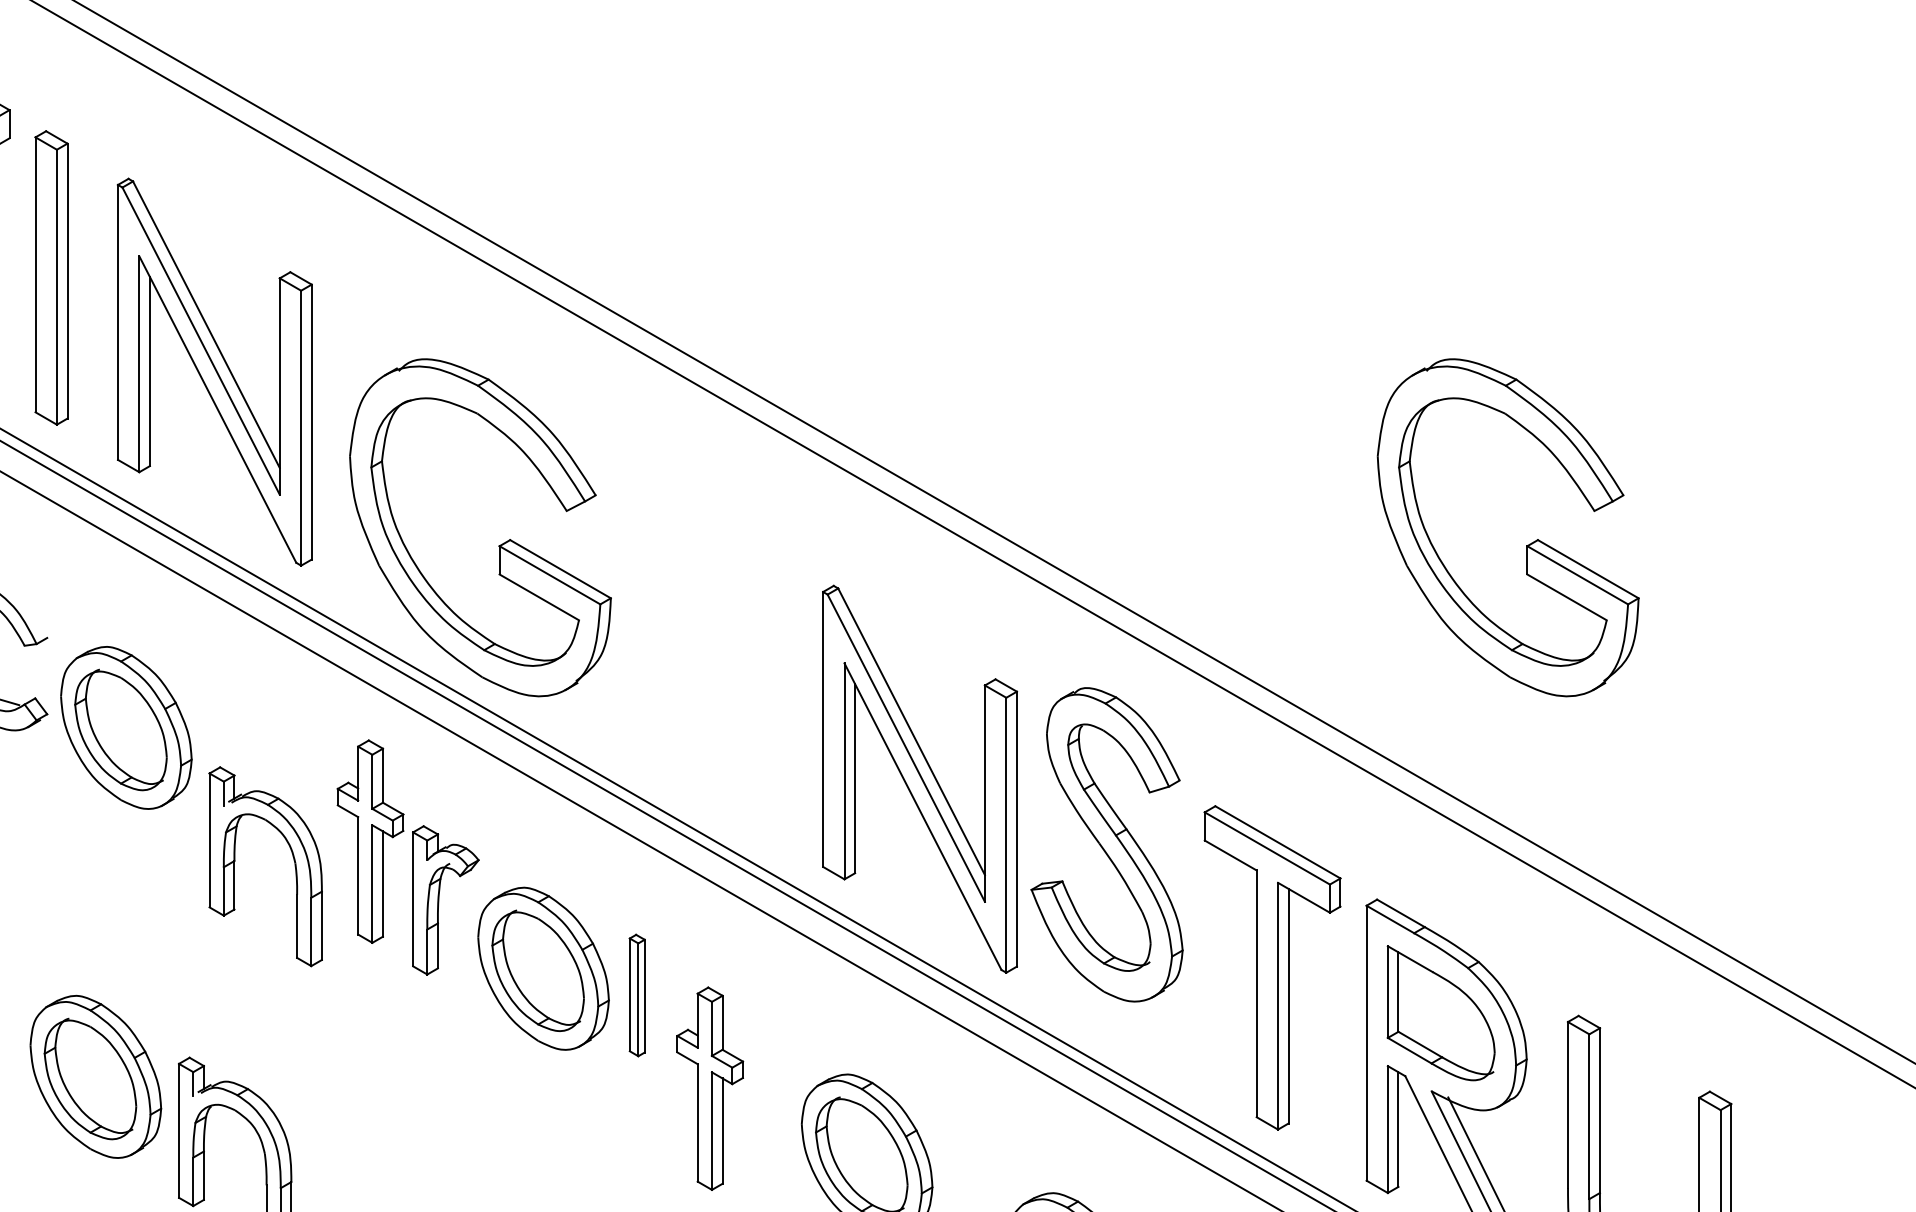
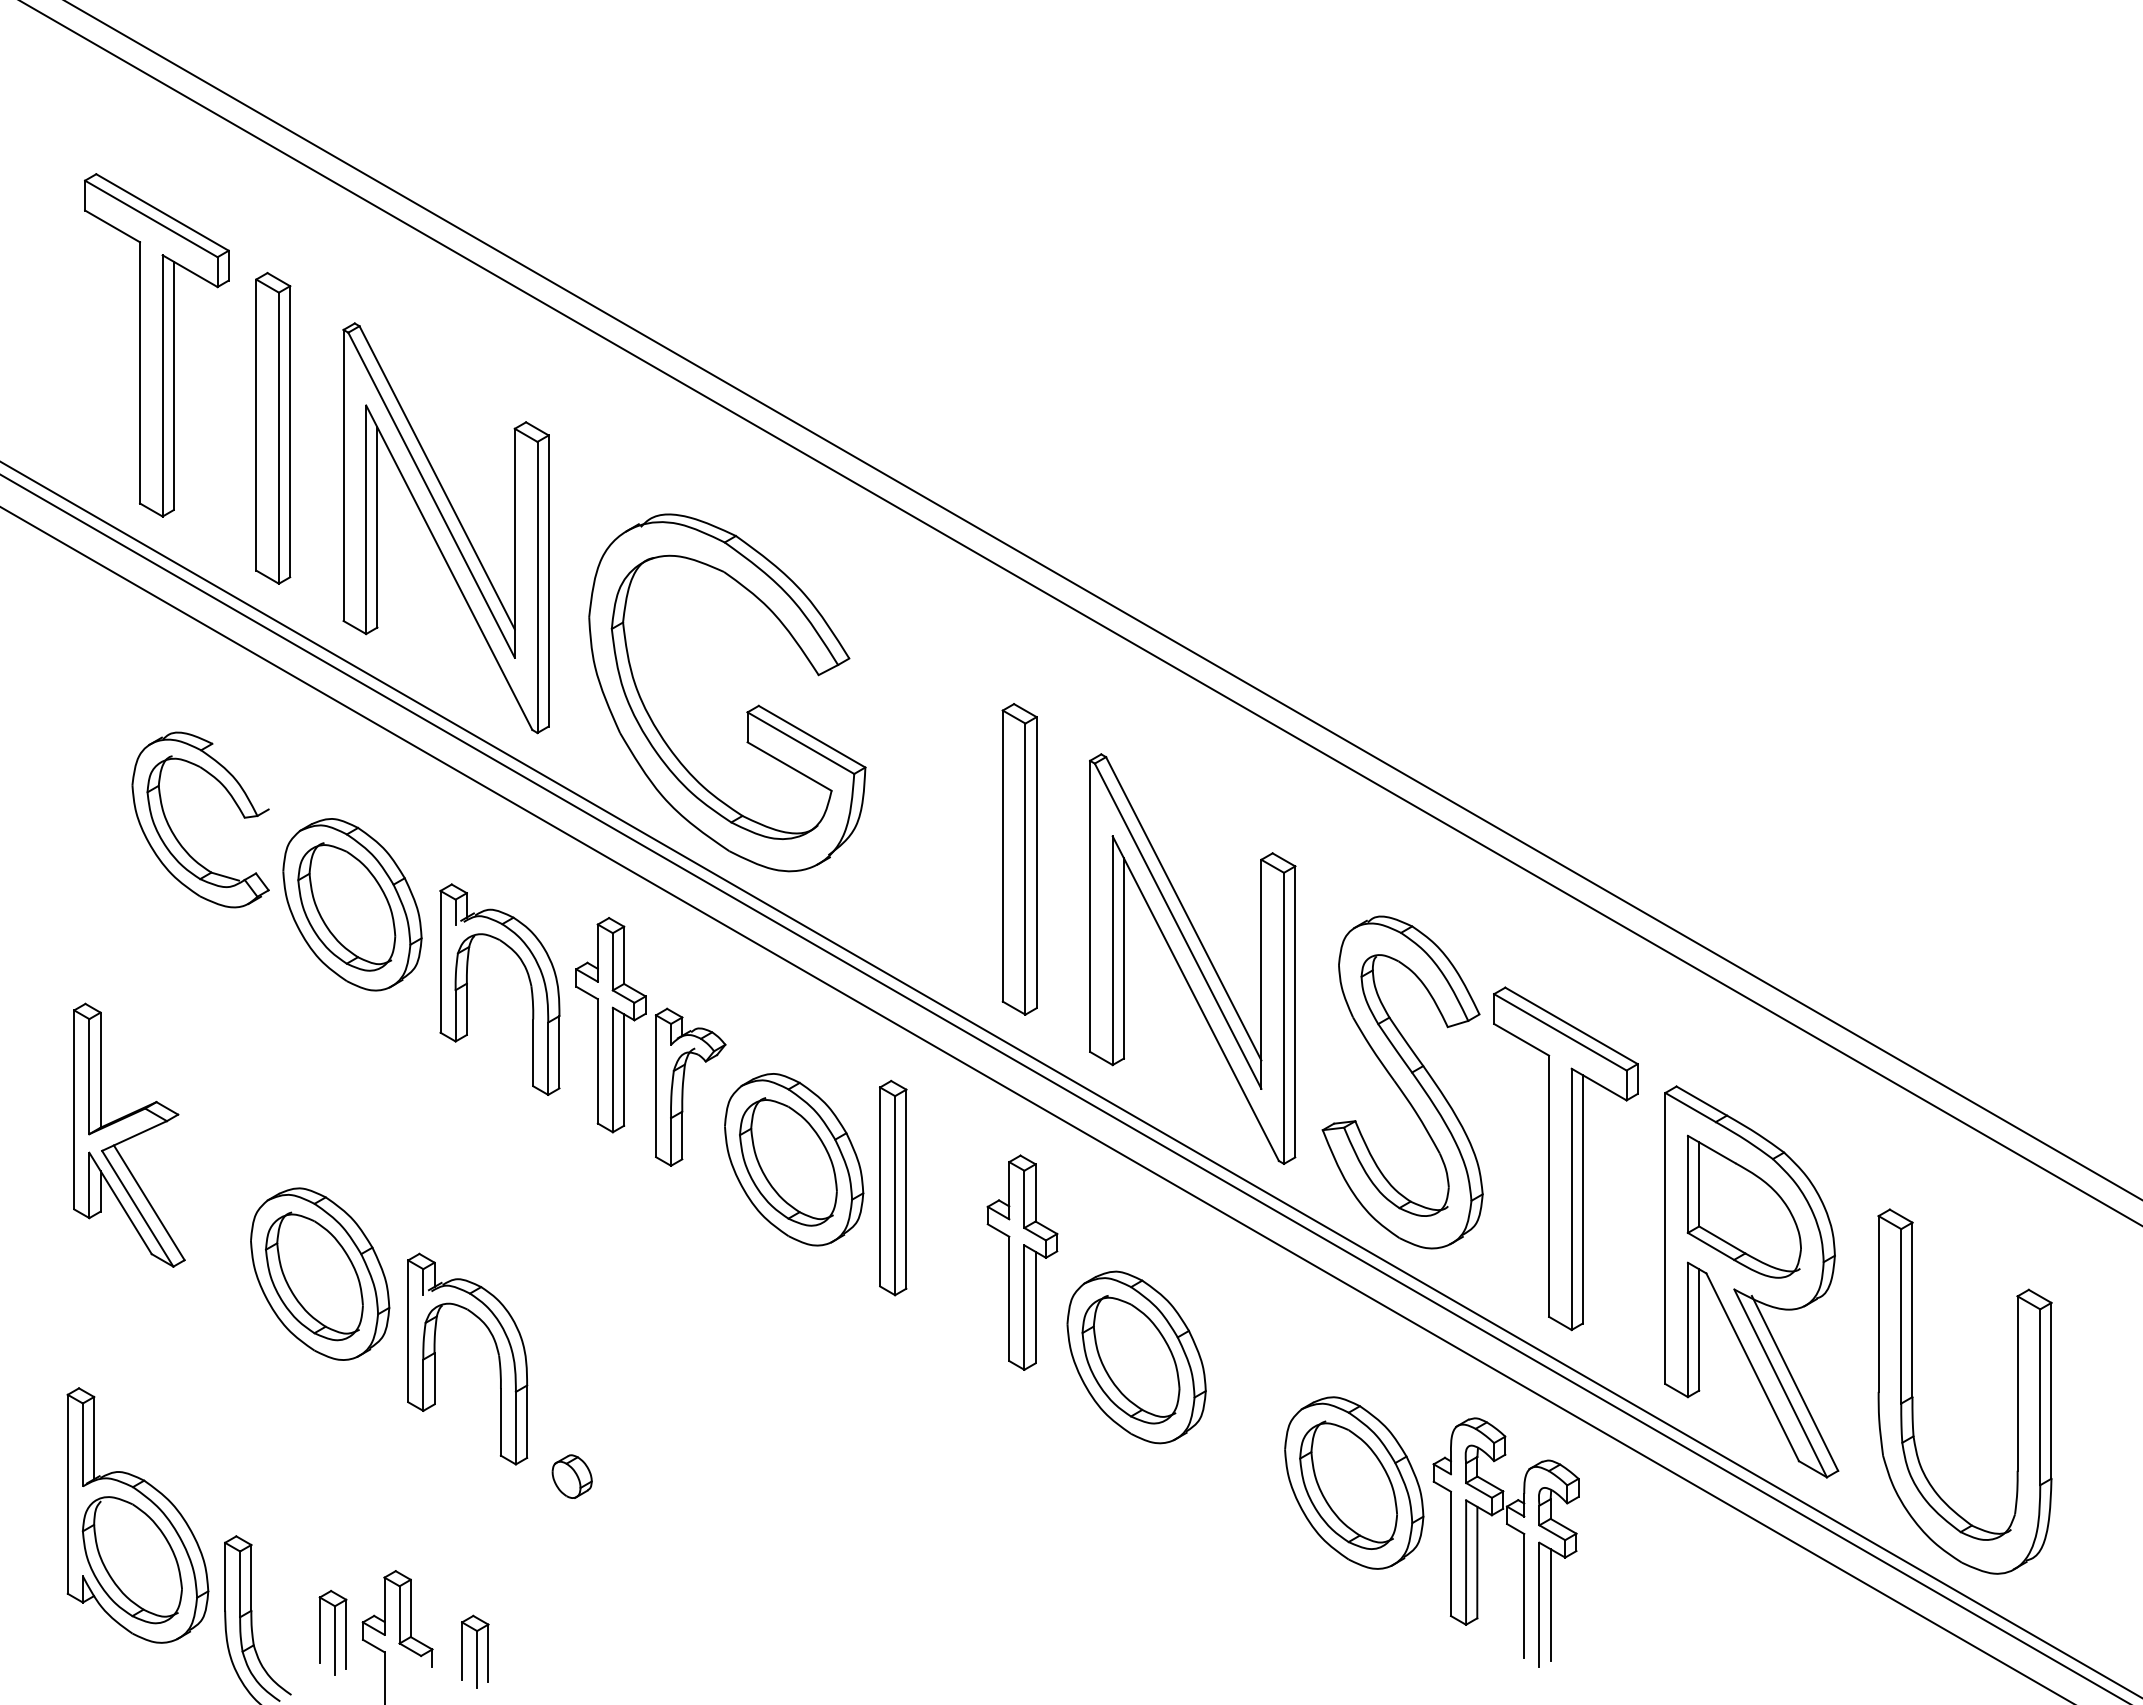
part: (1526, 545) -> (1834, 711), removed
part: (756, 685) -> (1019, 859), added
part: (1106, 844) -> (1402, 1082), moved
part: (293, 860) -> (529, 983), moved
part: (637, 995) -> (893, 1187), size x1.67
part: (710, 1088) -> (1022, 1262), moved

